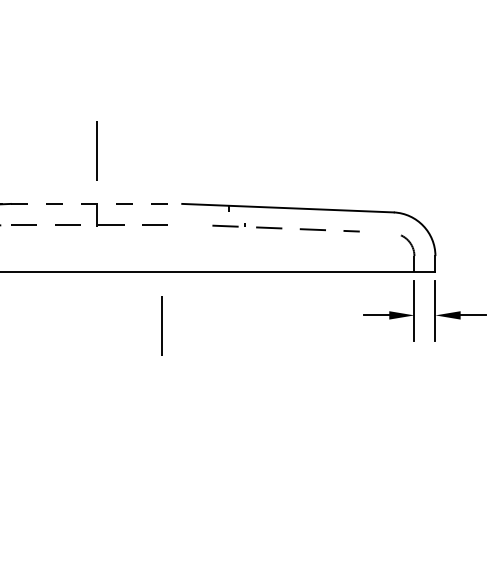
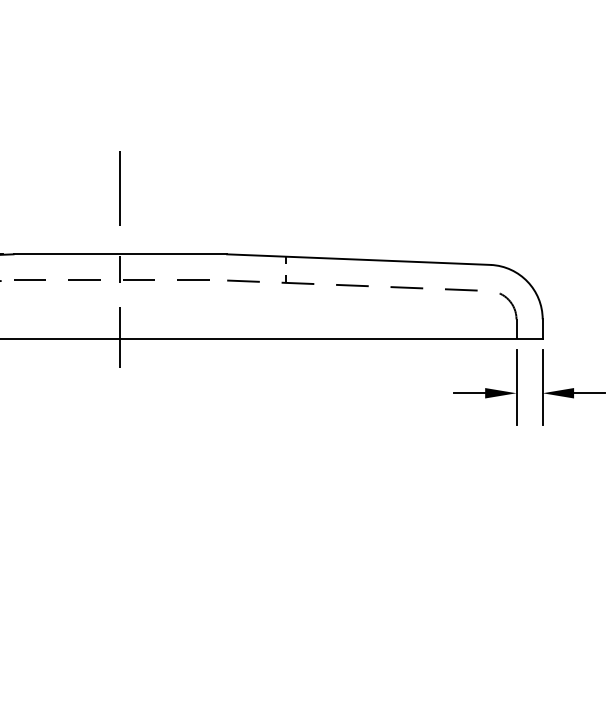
line: (96, 204) -> (120, 254), dashed -> solid
part: (282, 227) -> (352, 283), size x1.43
line: (96, 270) -> (120, 337), added
line: (161, 326) -> (201, 406), removed

